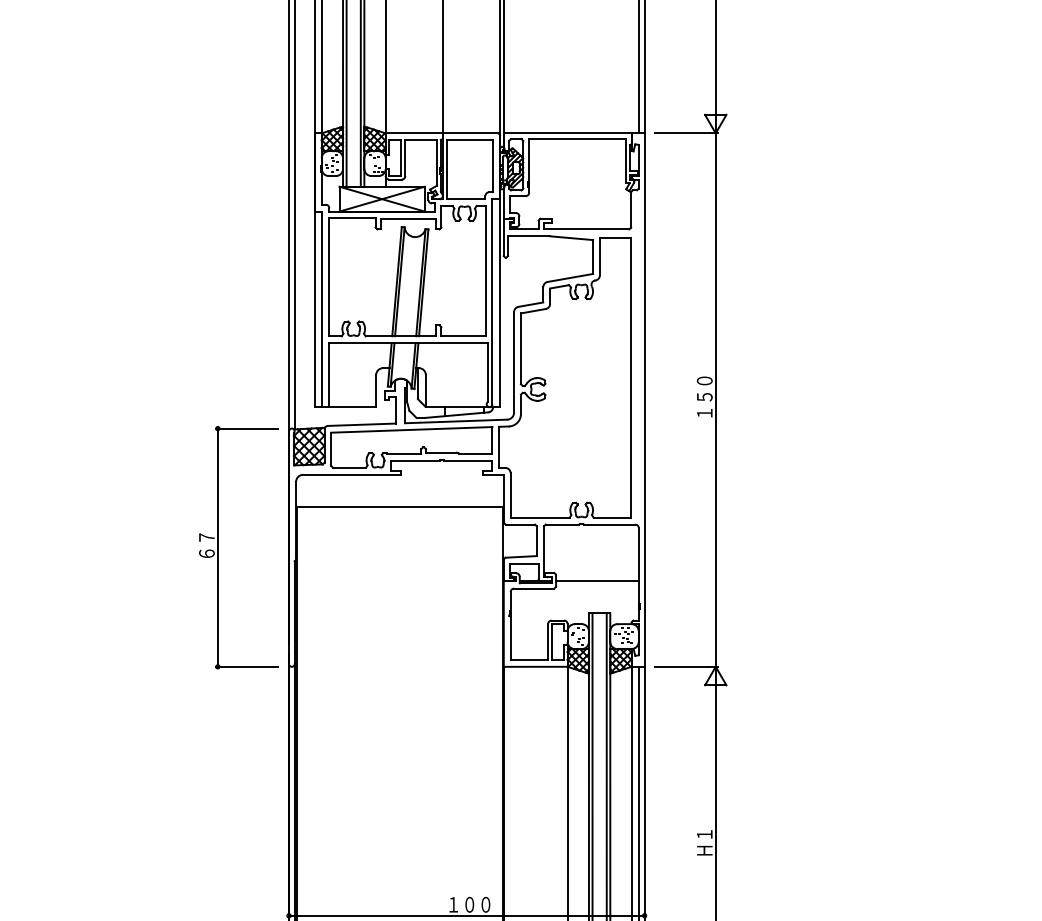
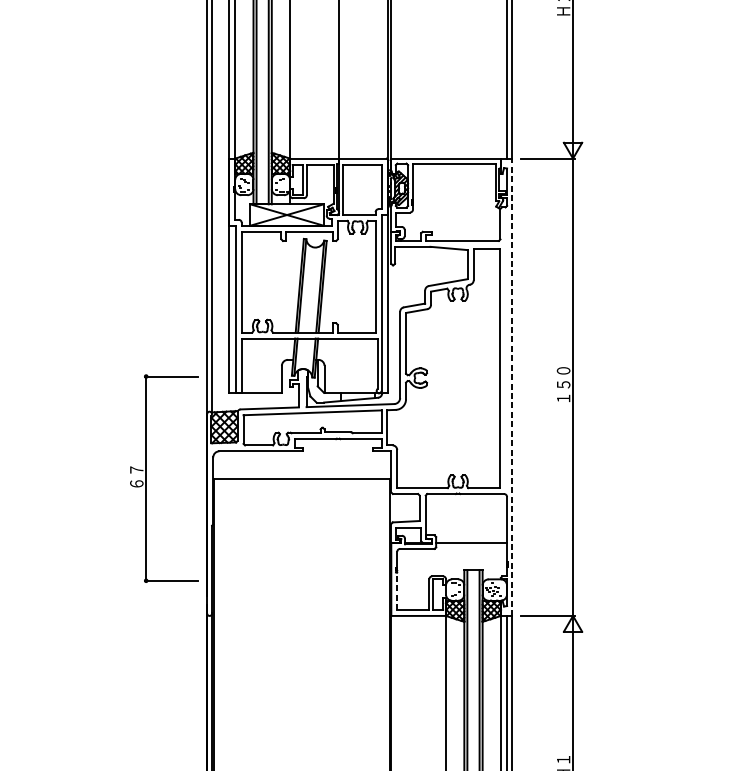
line: (644, 400) -> (511, 387), solid -> dashed
part: (218, 547) -> (146, 478), moved
line: (510, 638) -> (397, 591), solid -> dashed

